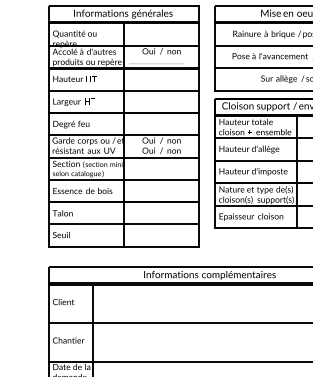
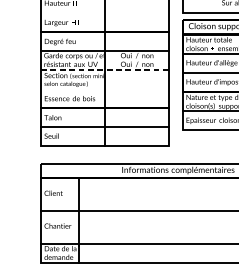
line: (123, 90) -> (104, 12), removed
line: (124, 157) -> (105, 70), solid -> dashed
line: (123, 179) -> (104, 88), removed

